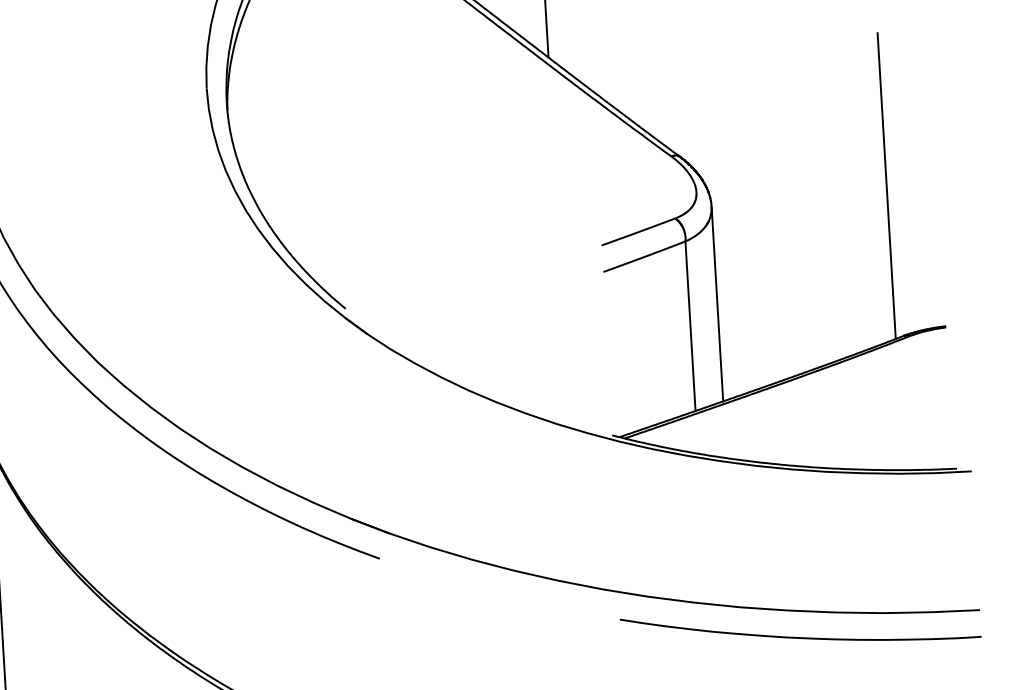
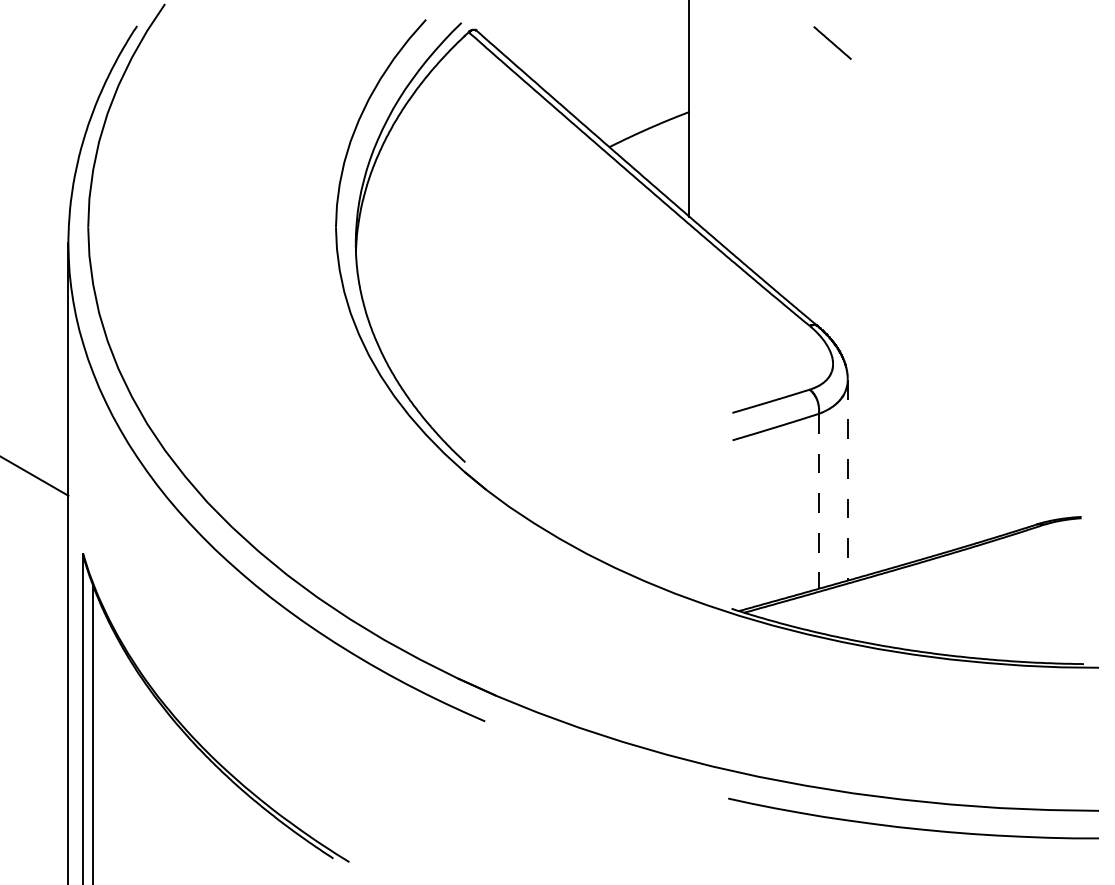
line: (886, 186) -> (1028, 369), removed
line: (717, 304) -> (847, 480), solid -> dashed
line: (690, 326) -> (818, 501), solid -> dashed

